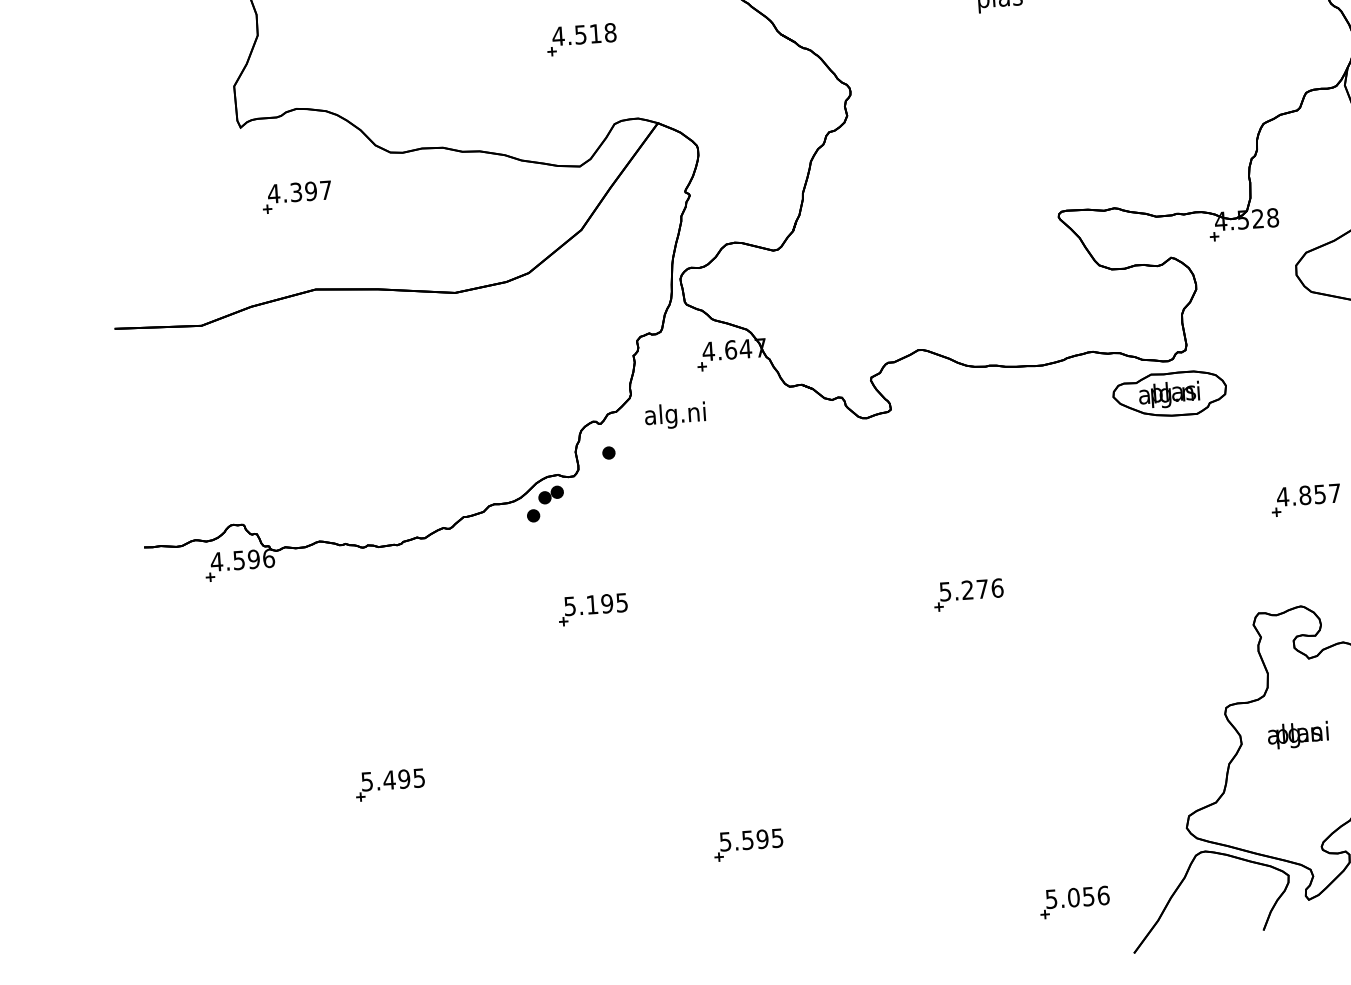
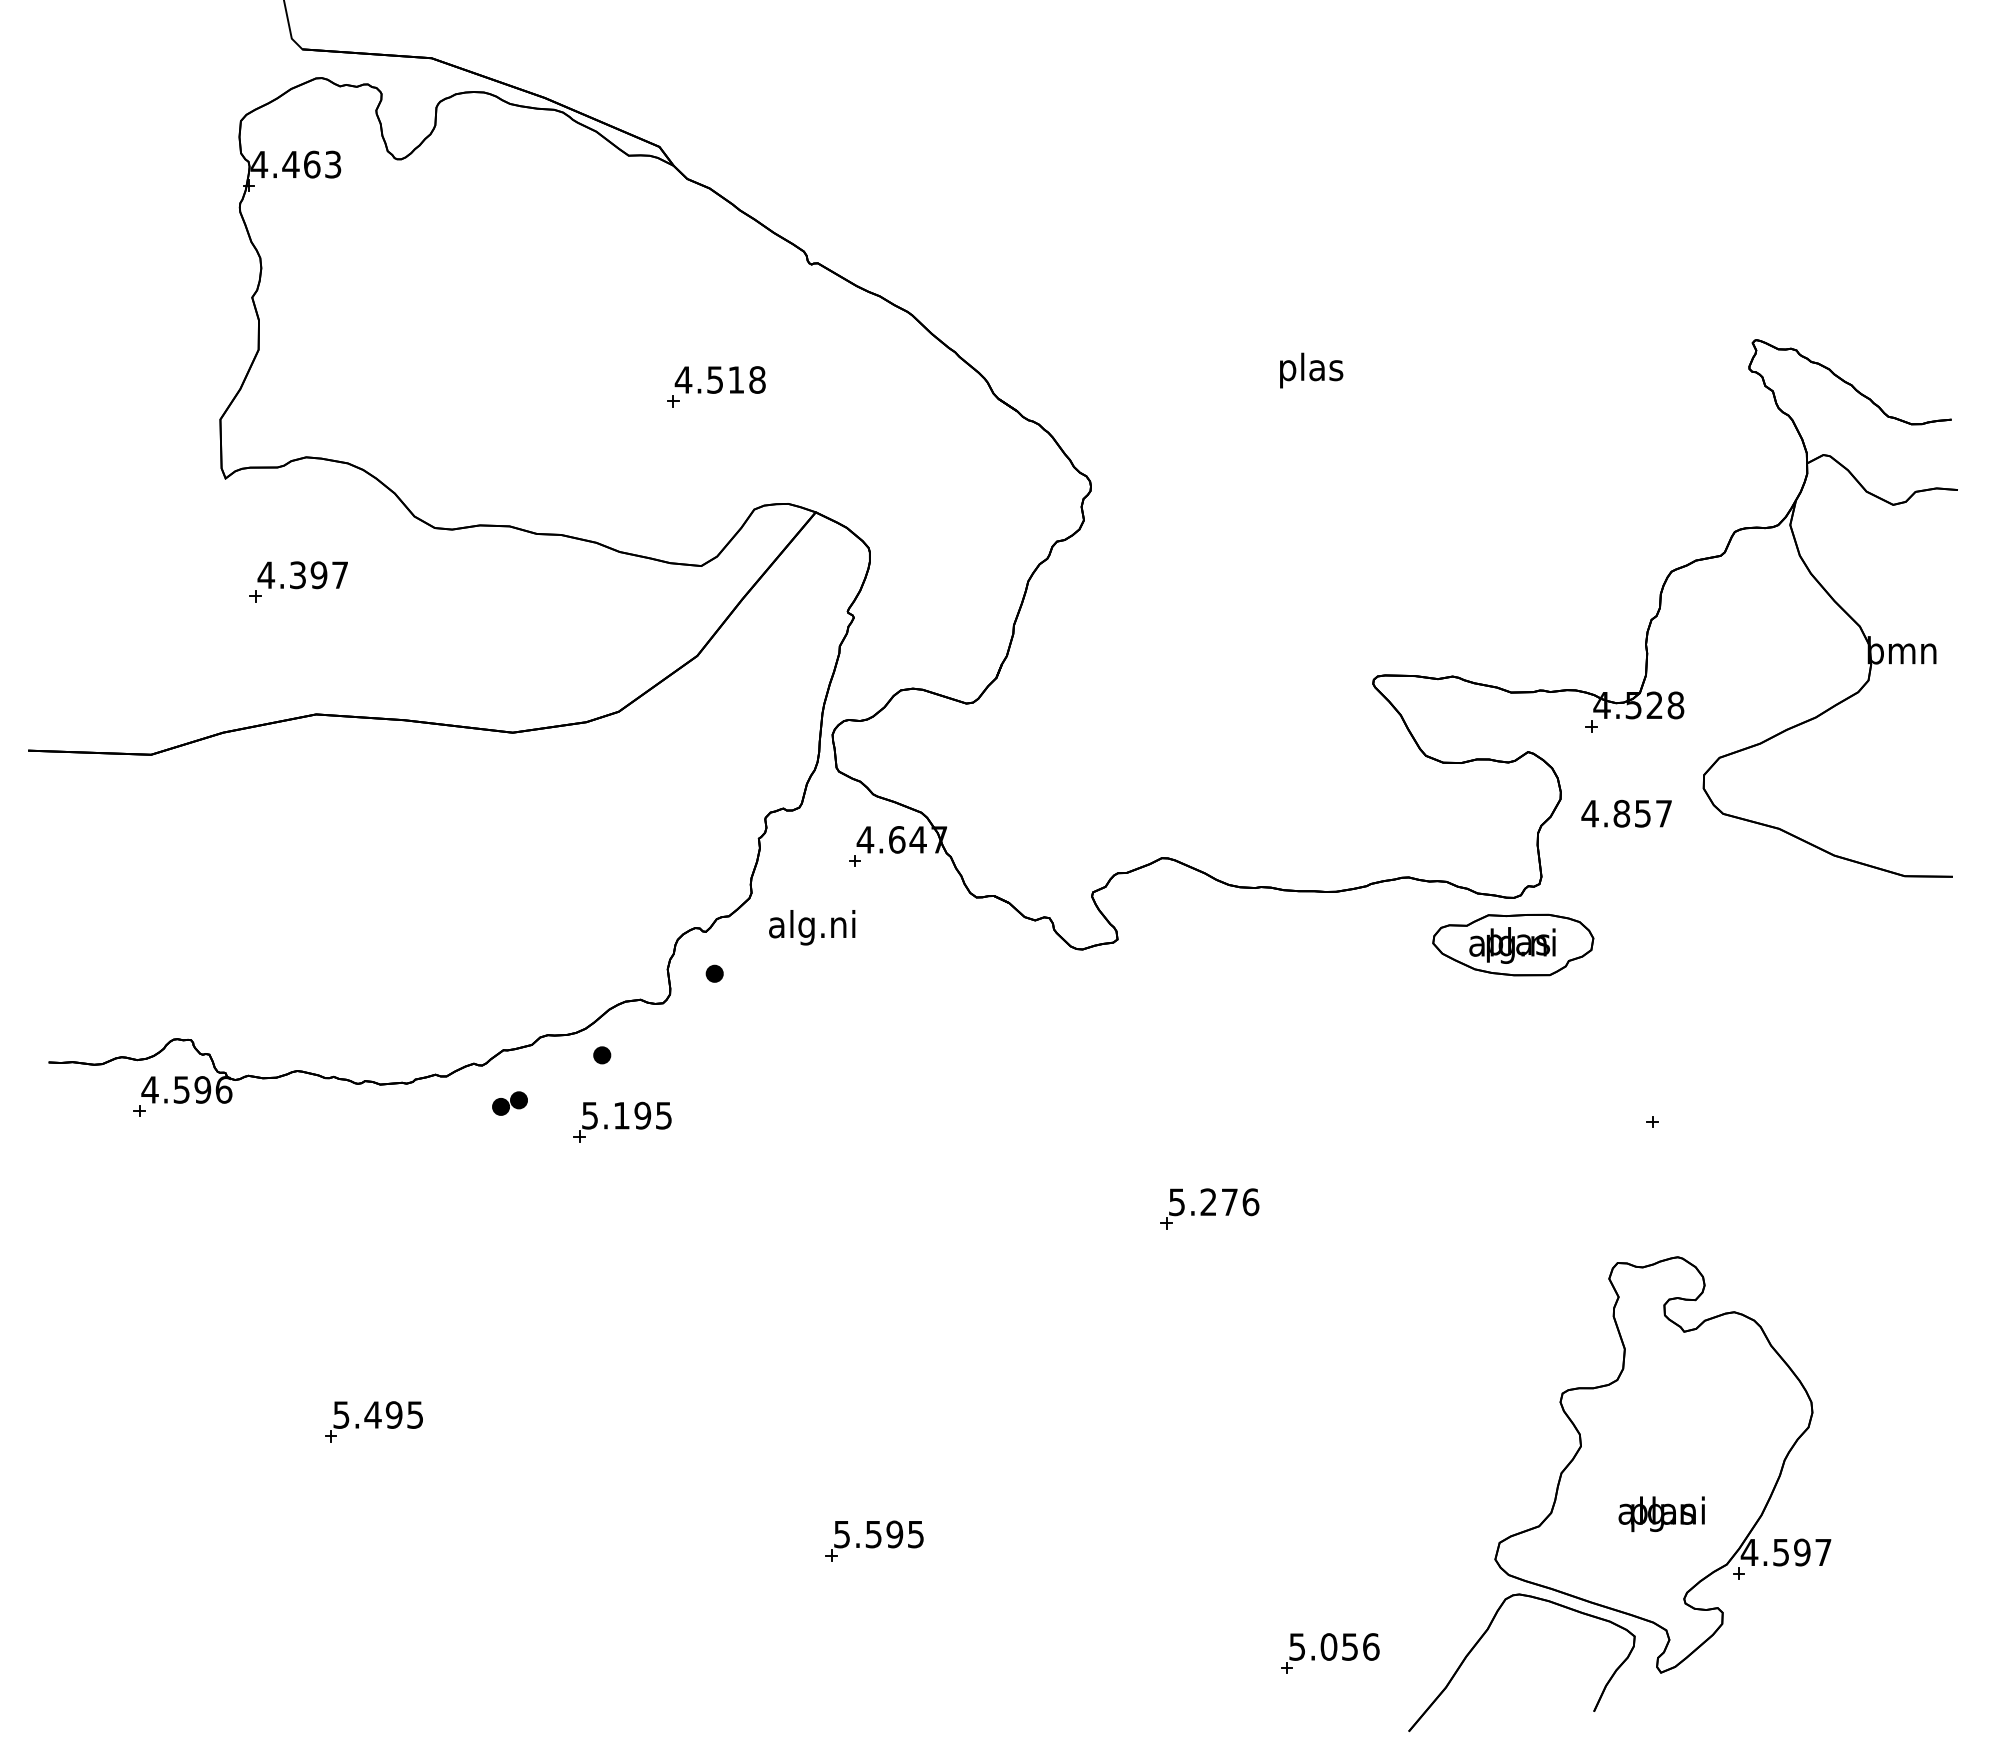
part: (550, 494) -> (509, 1103), moved
text: (1308, 494) -> (1626, 813), moved
part: (593, 608) -> (622, 1121), moved
text: (1298, 735) -> (1661, 1514), moved

